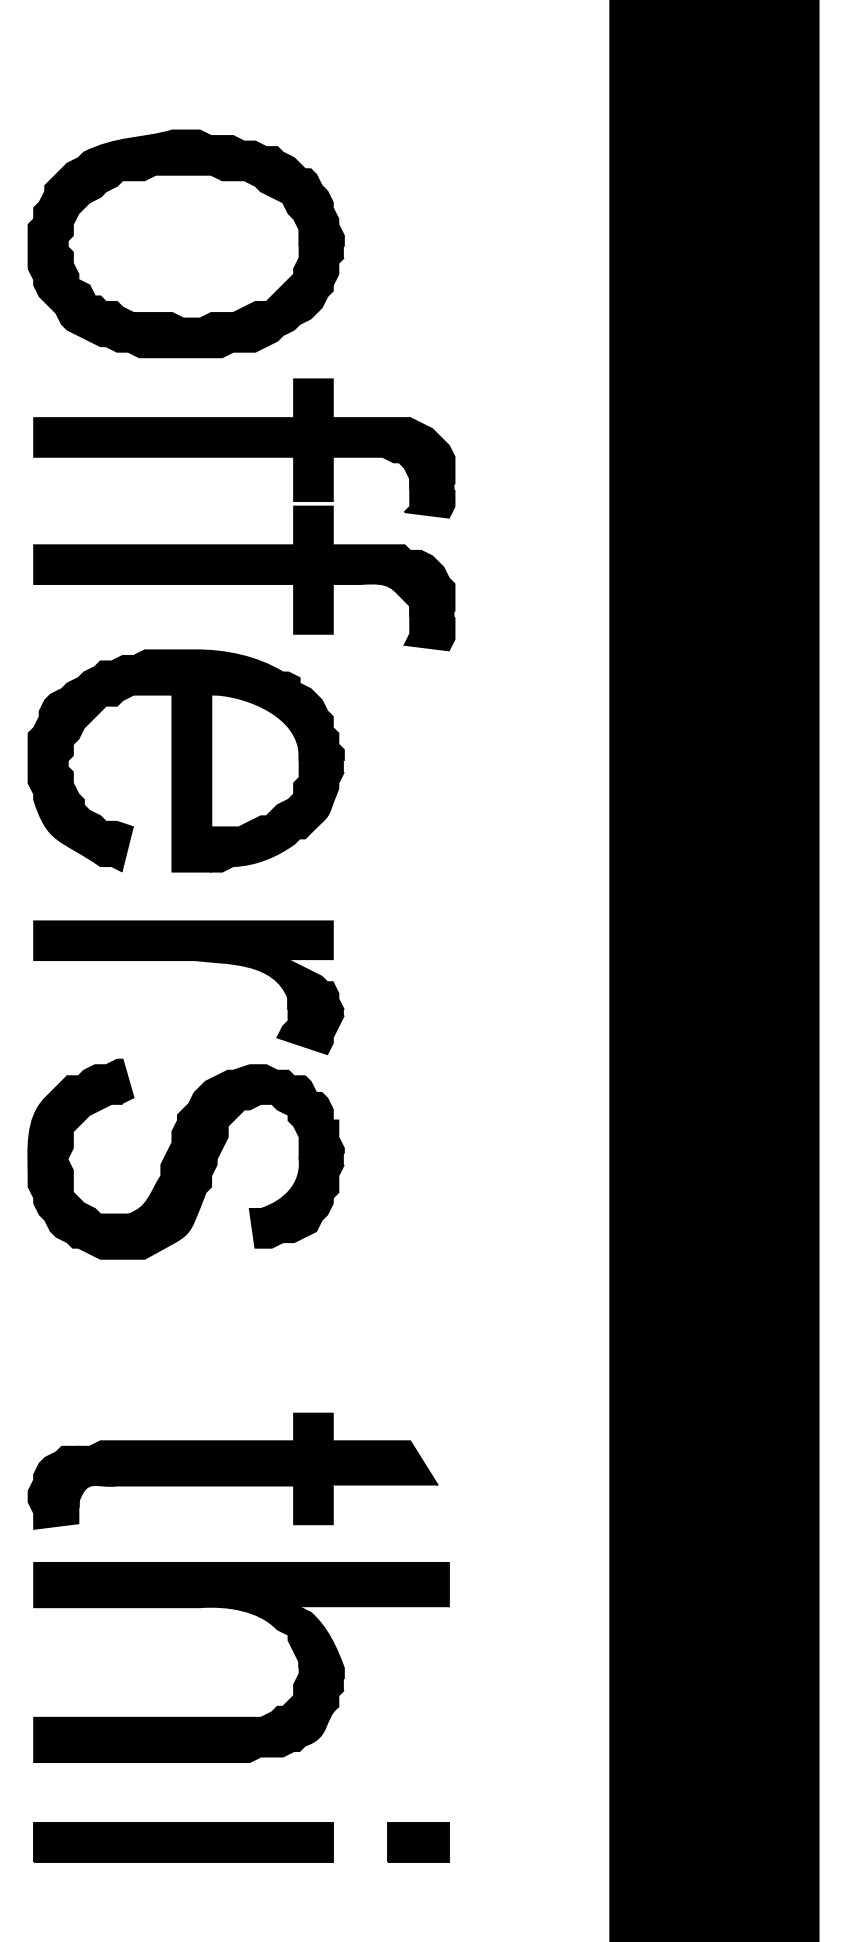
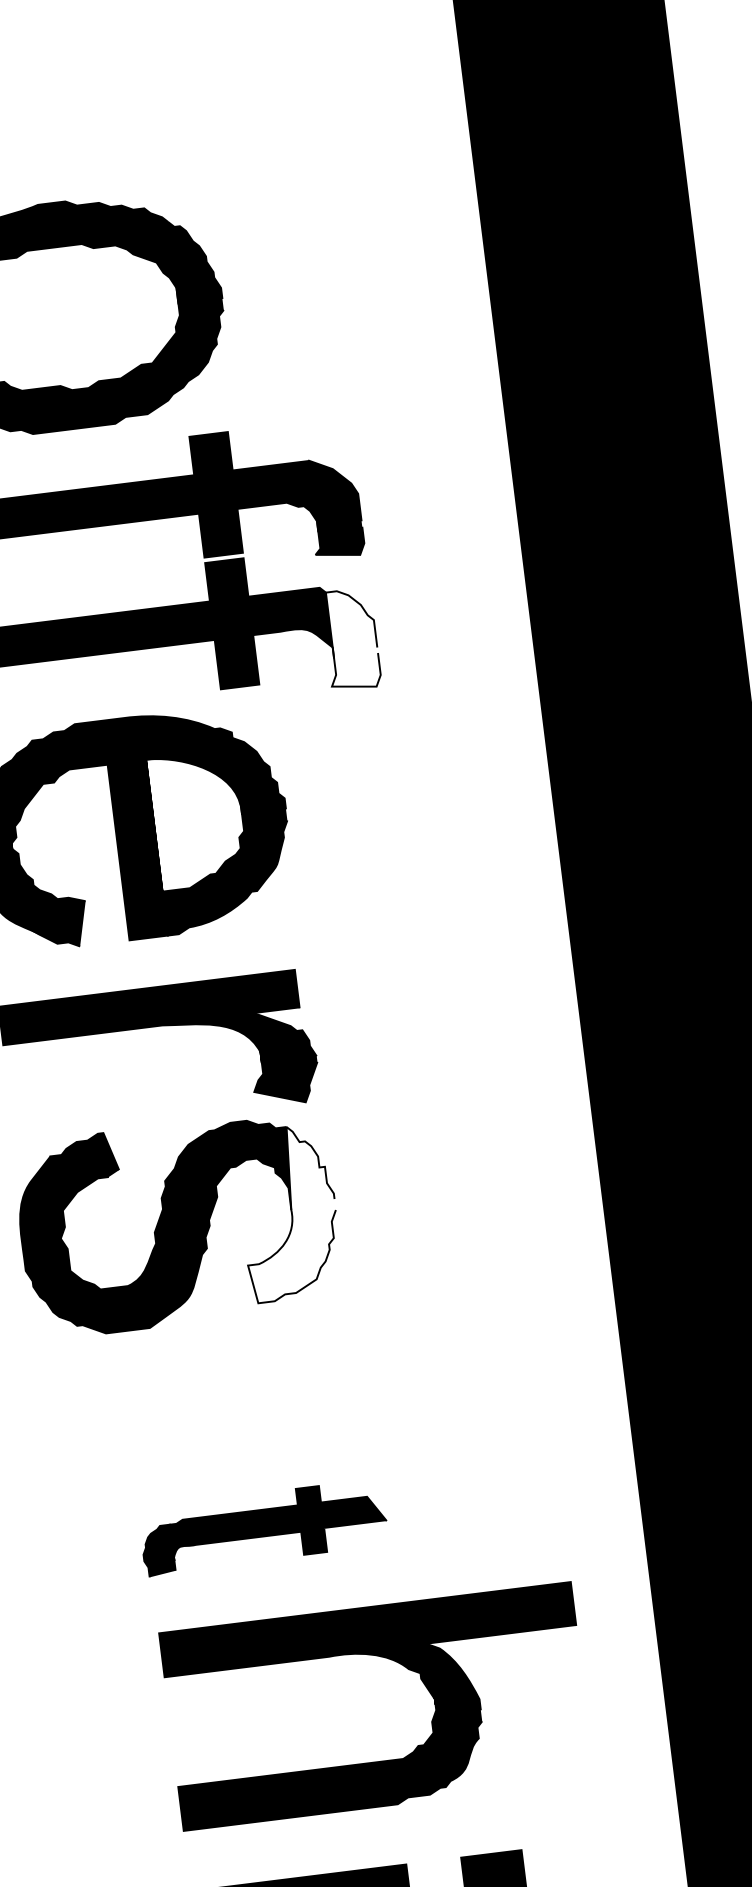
fill: (429, 600) -> (351, 639), removed
fill: (296, 1161) -> (288, 1212), removed
part: (232, 1470) -> (263, 1527), size x0.6
part: (271, 1625) -> (402, 1666), moved

